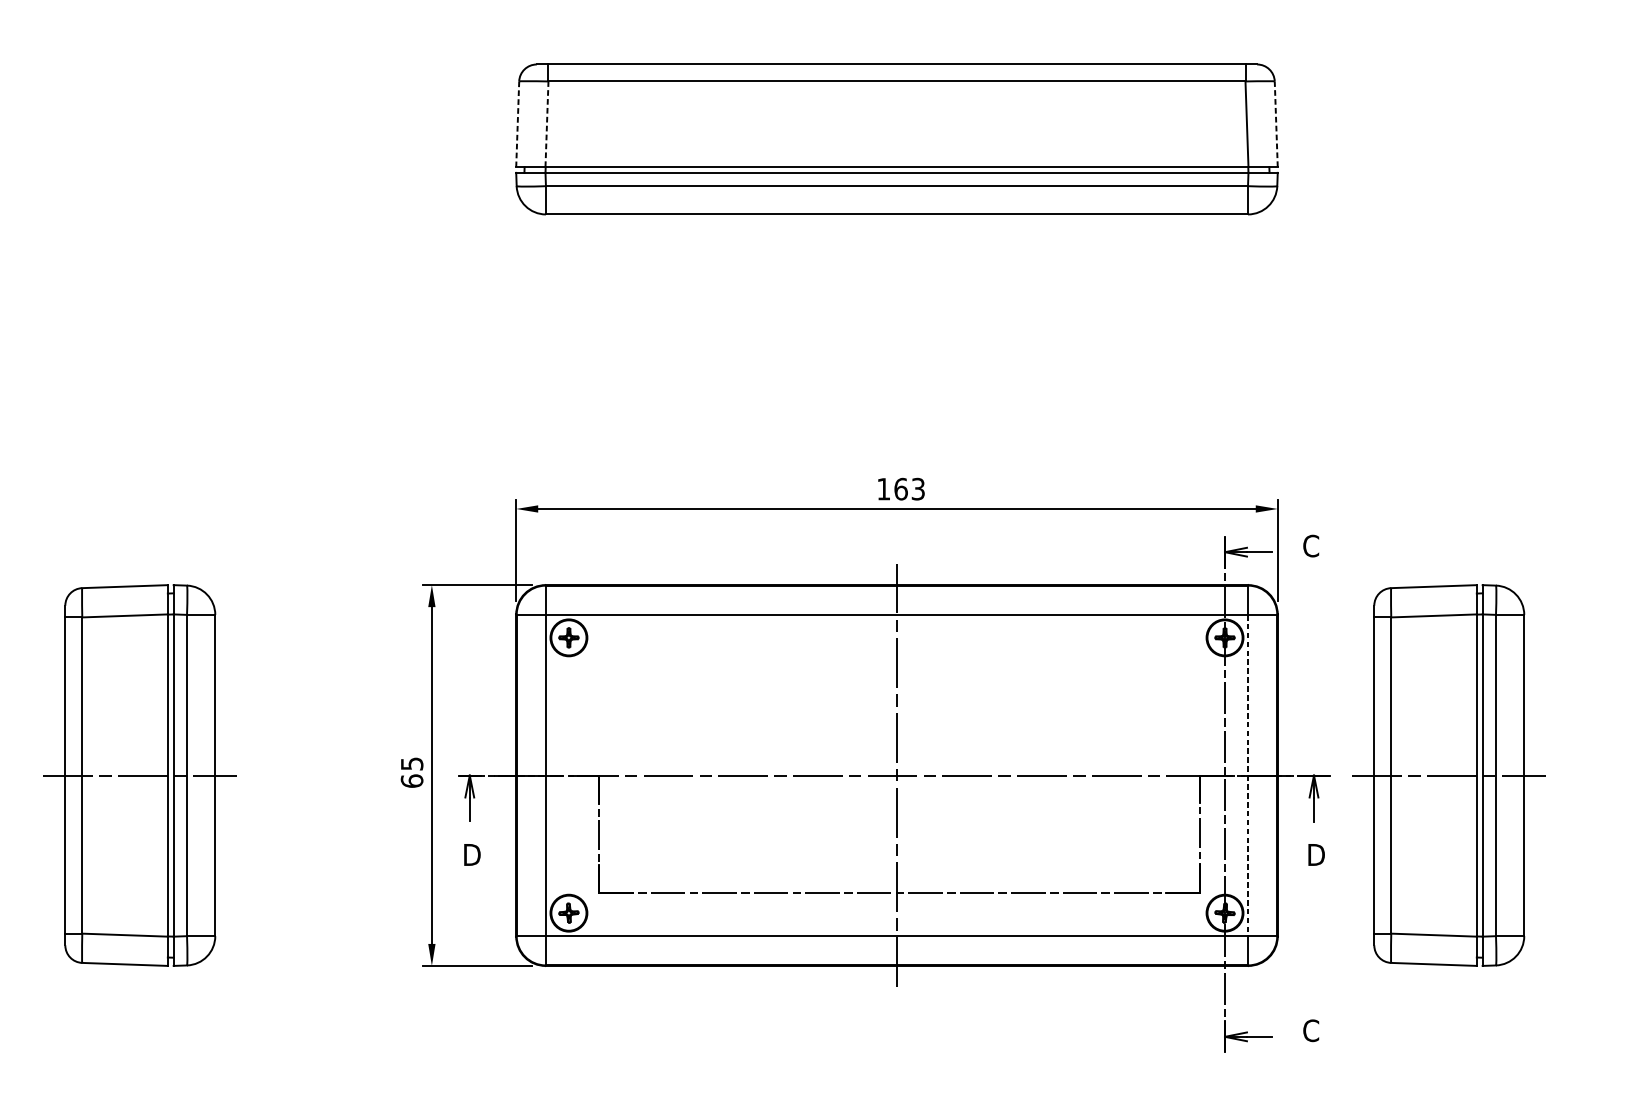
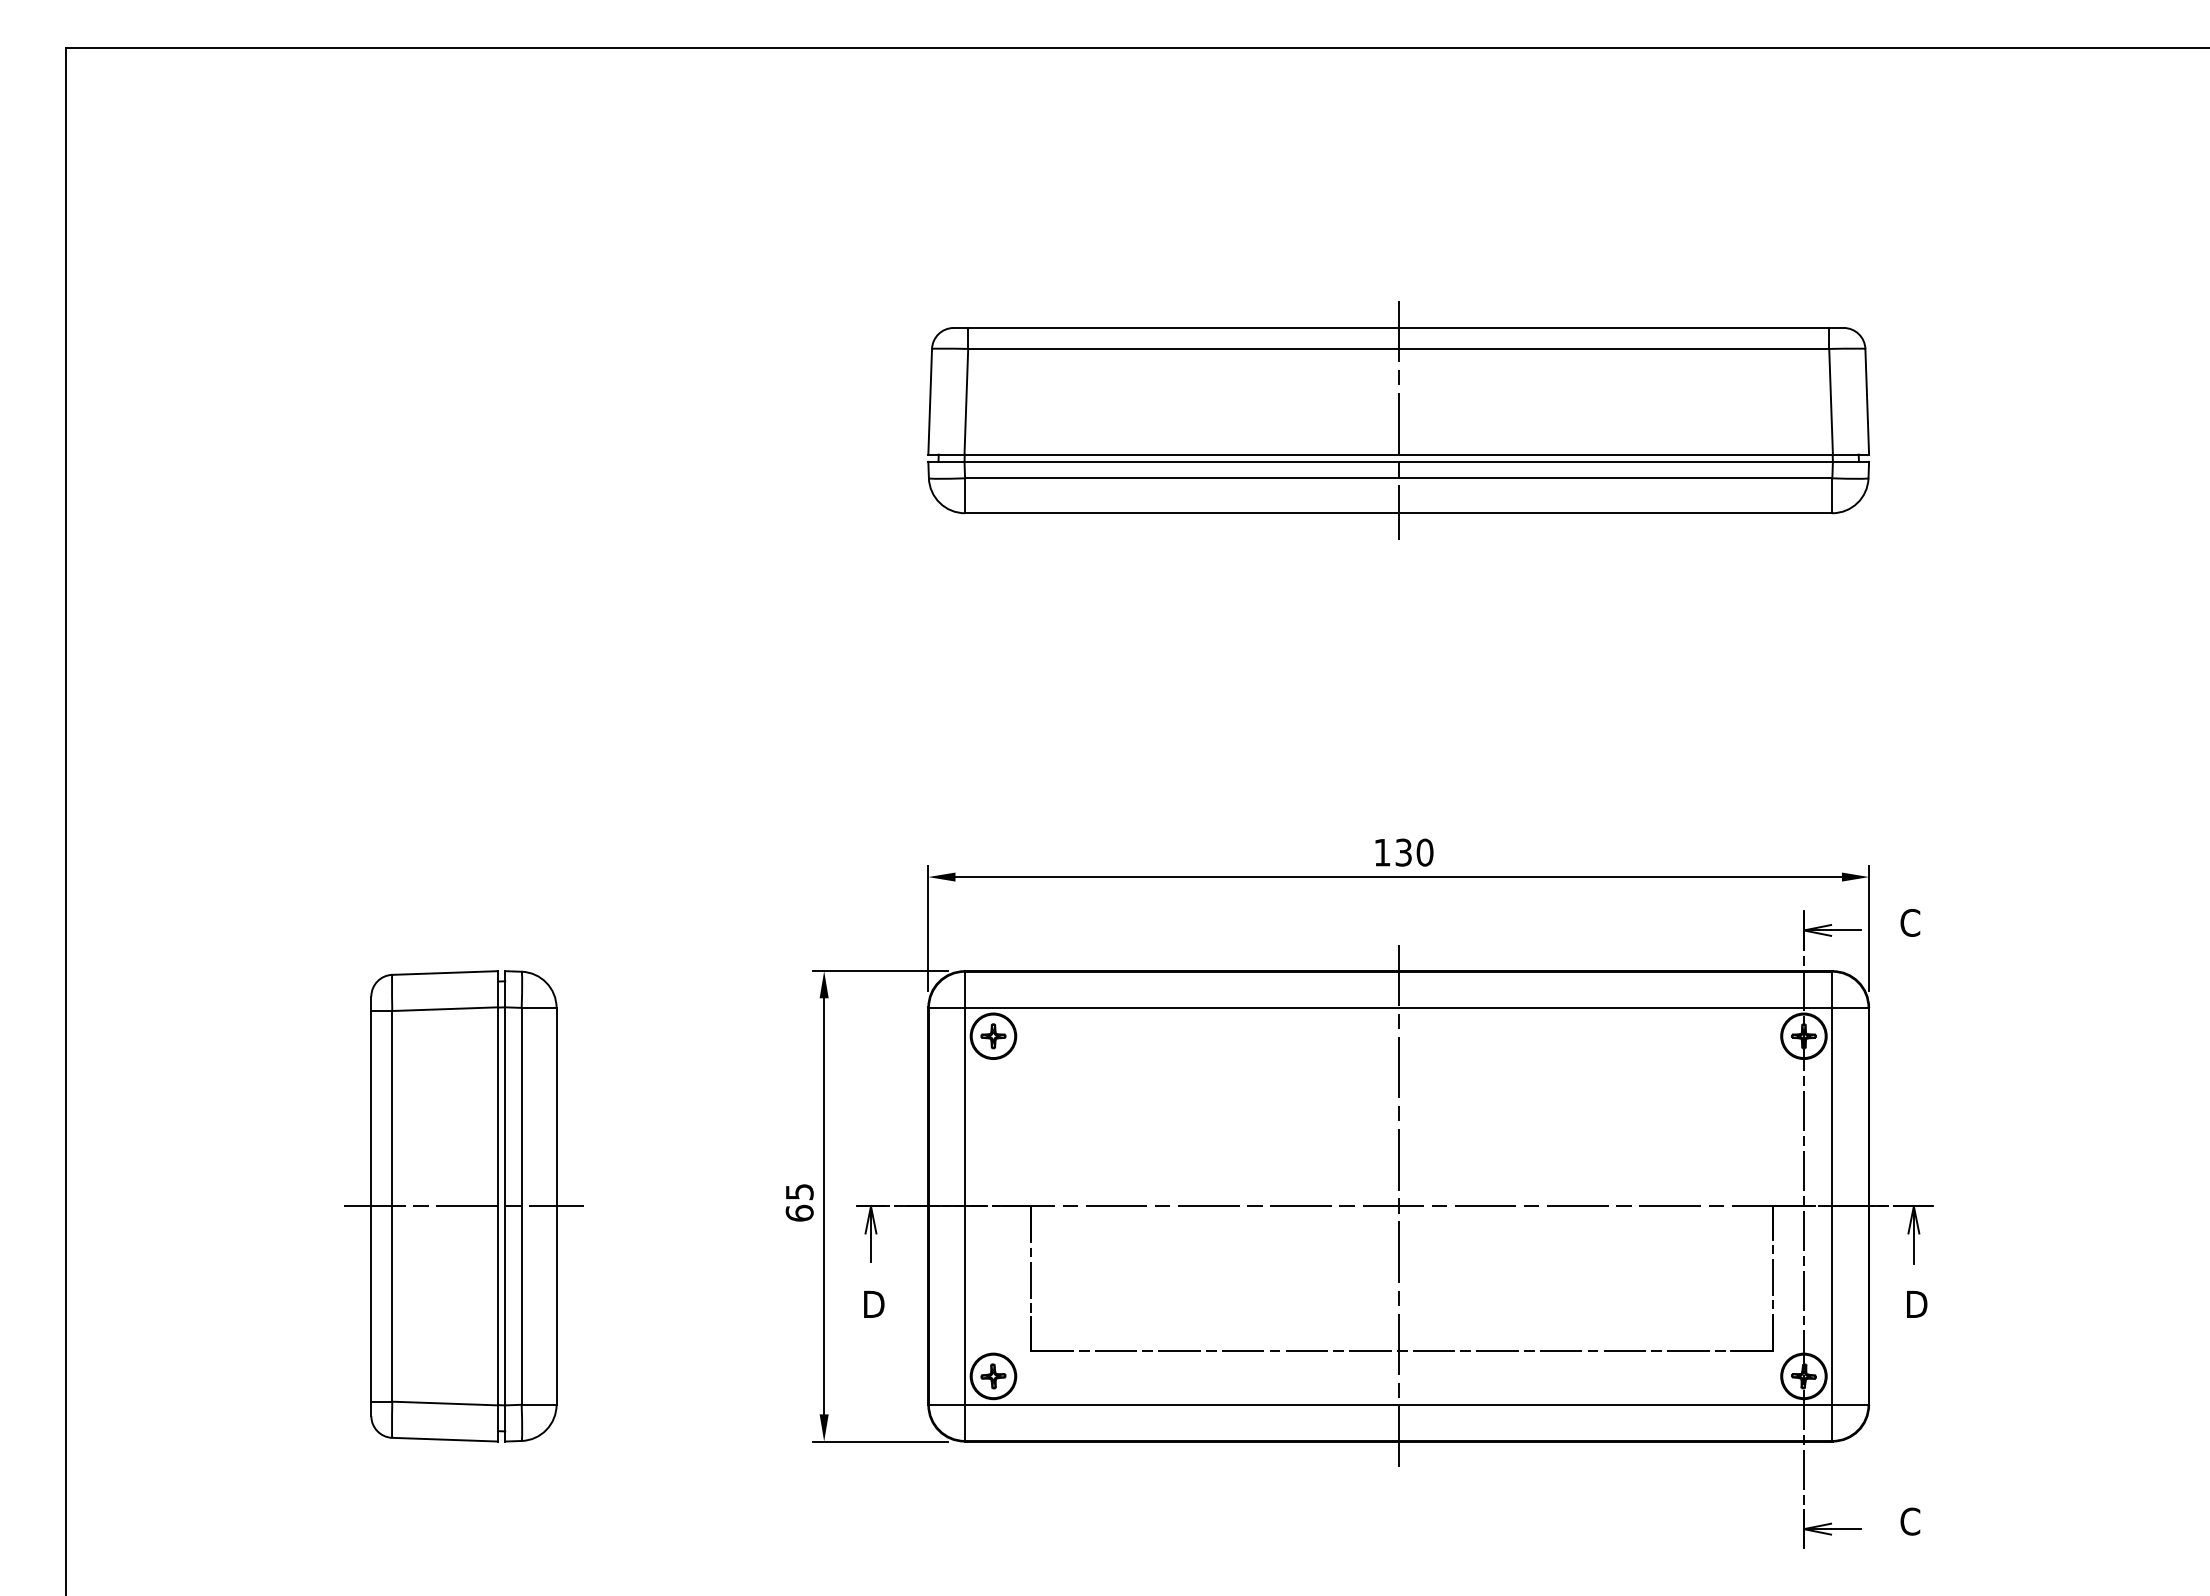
line: (517, 124) -> (930, 401), dashed -> solid
line: (547, 124) -> (966, 401), dashed -> solid
line: (1276, 124) -> (1867, 401), dashed -> solid
line: (896, 139) -> (1398, 420), added
text: (909, 489) -> (1414, 852), 163 -> 130
line: (1248, 775) -> (1832, 1206), dashed -> solid
part: (1448, 775) -> (2080, 1206), removed

